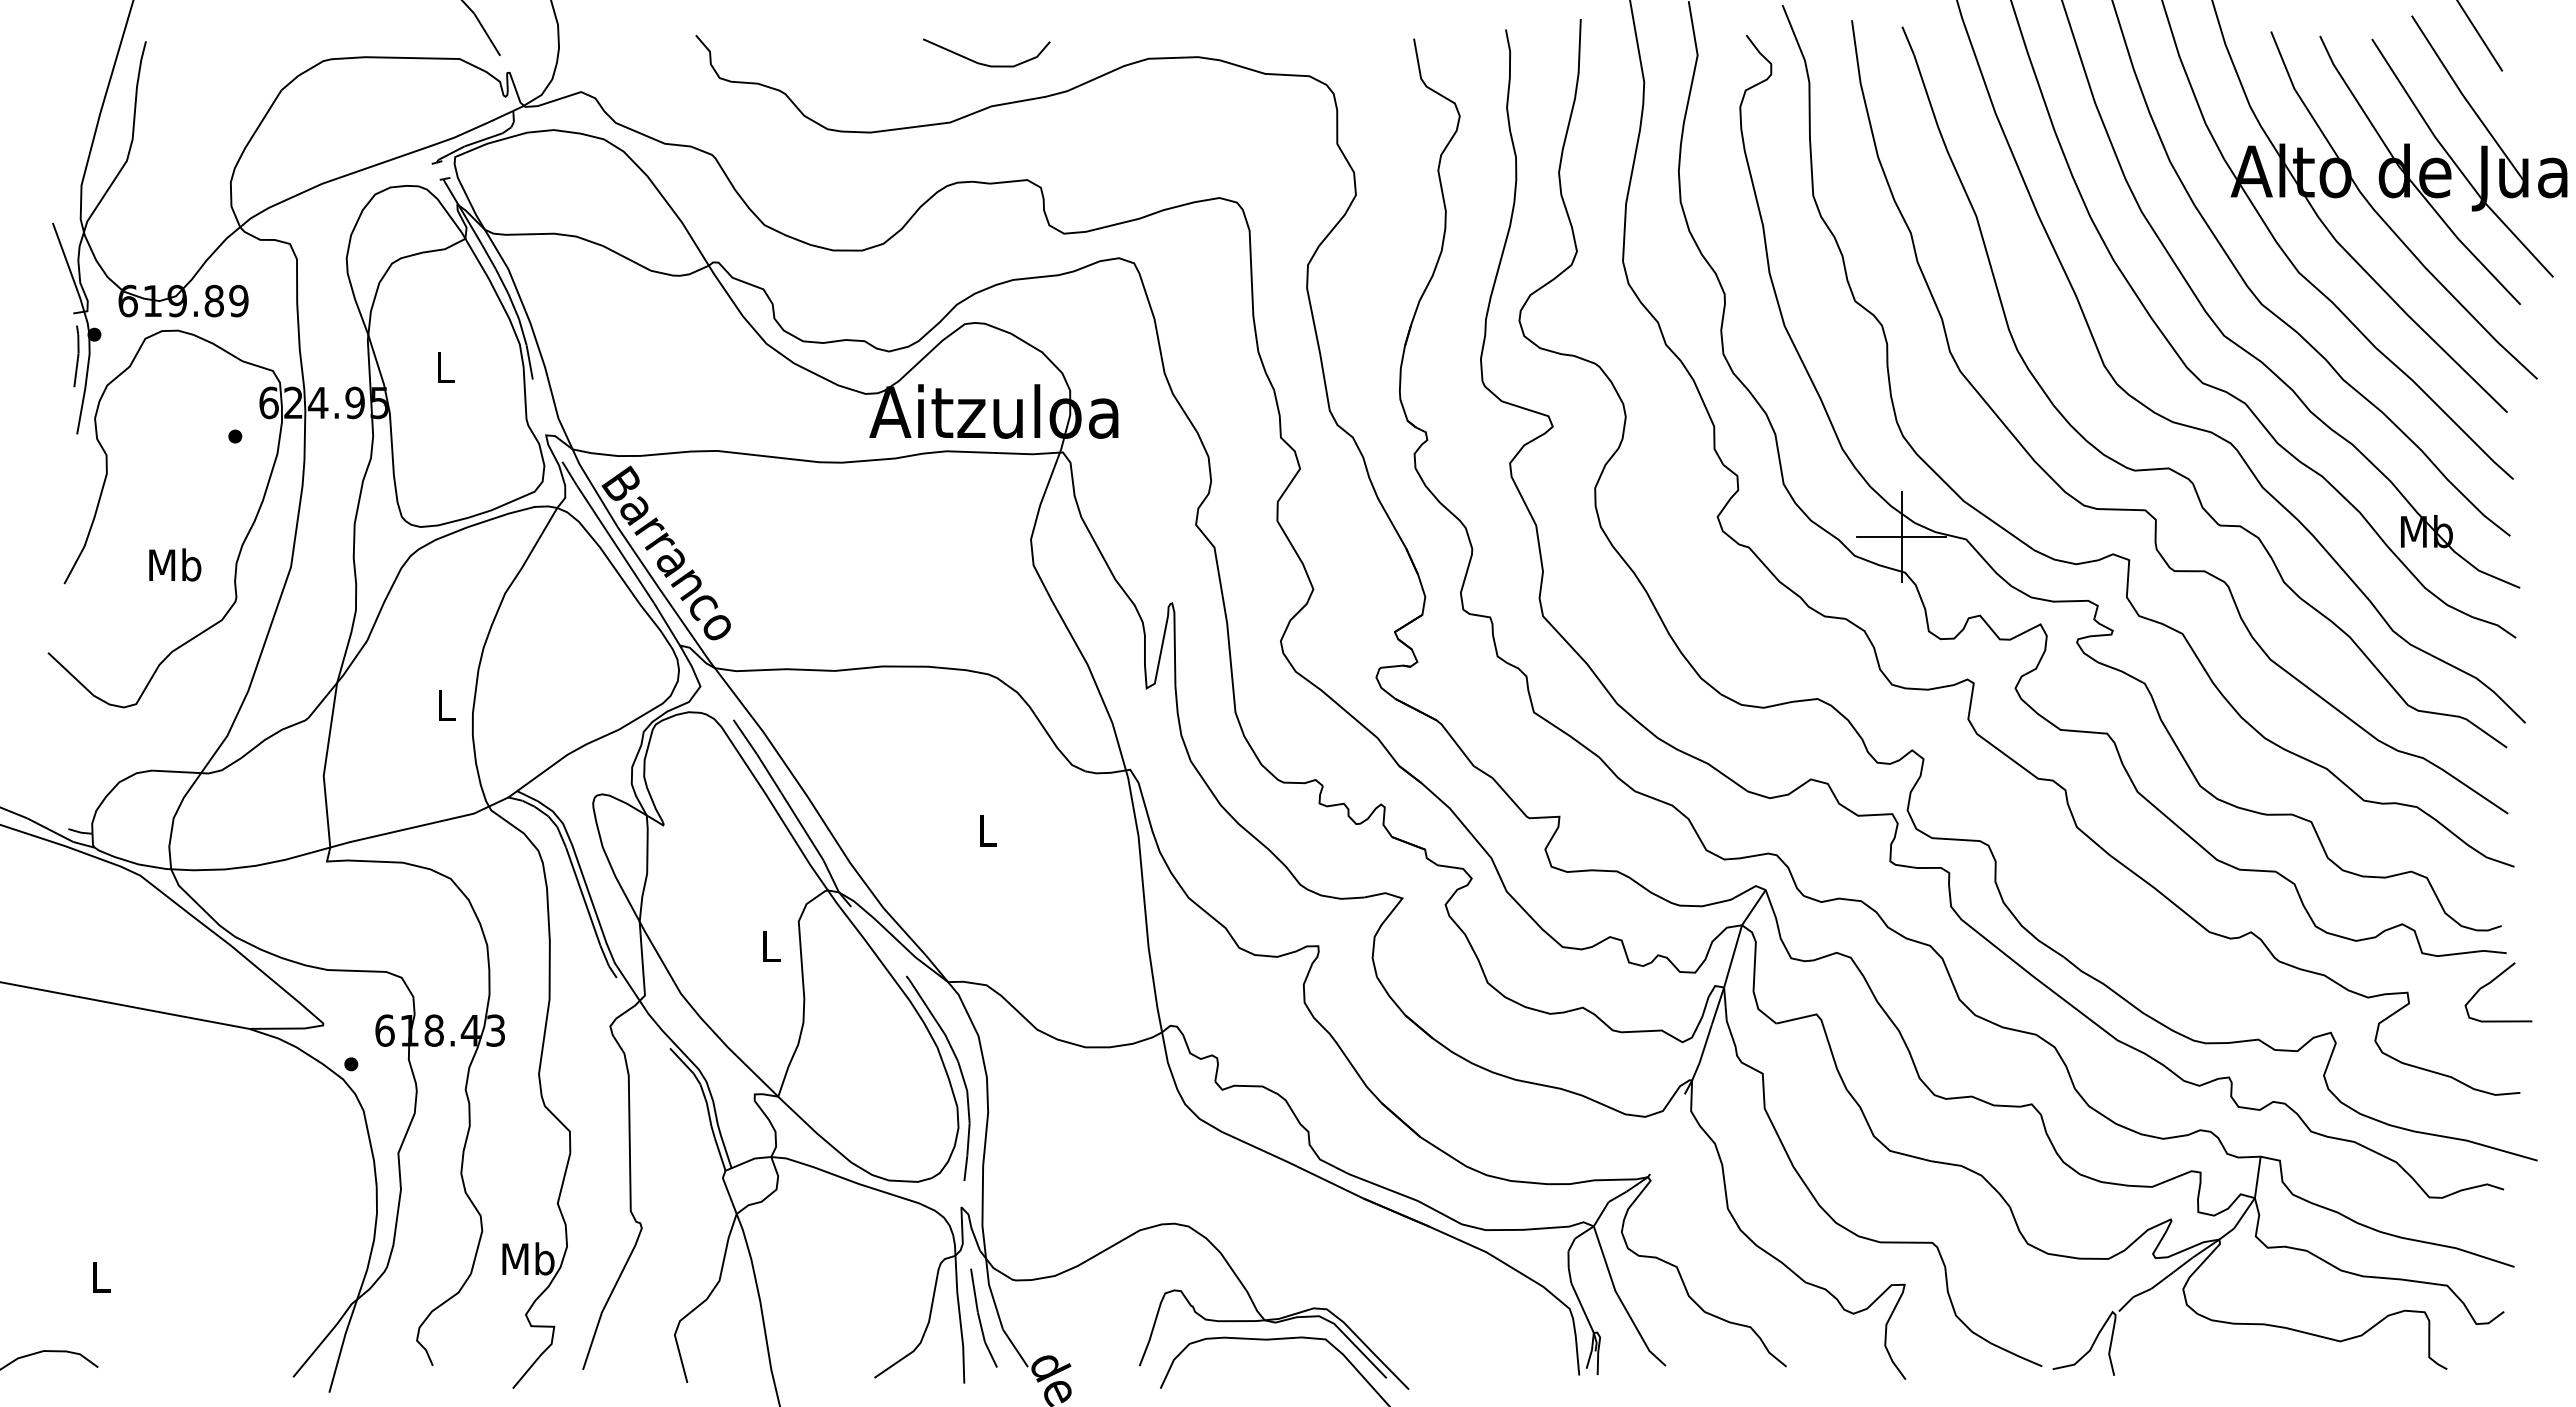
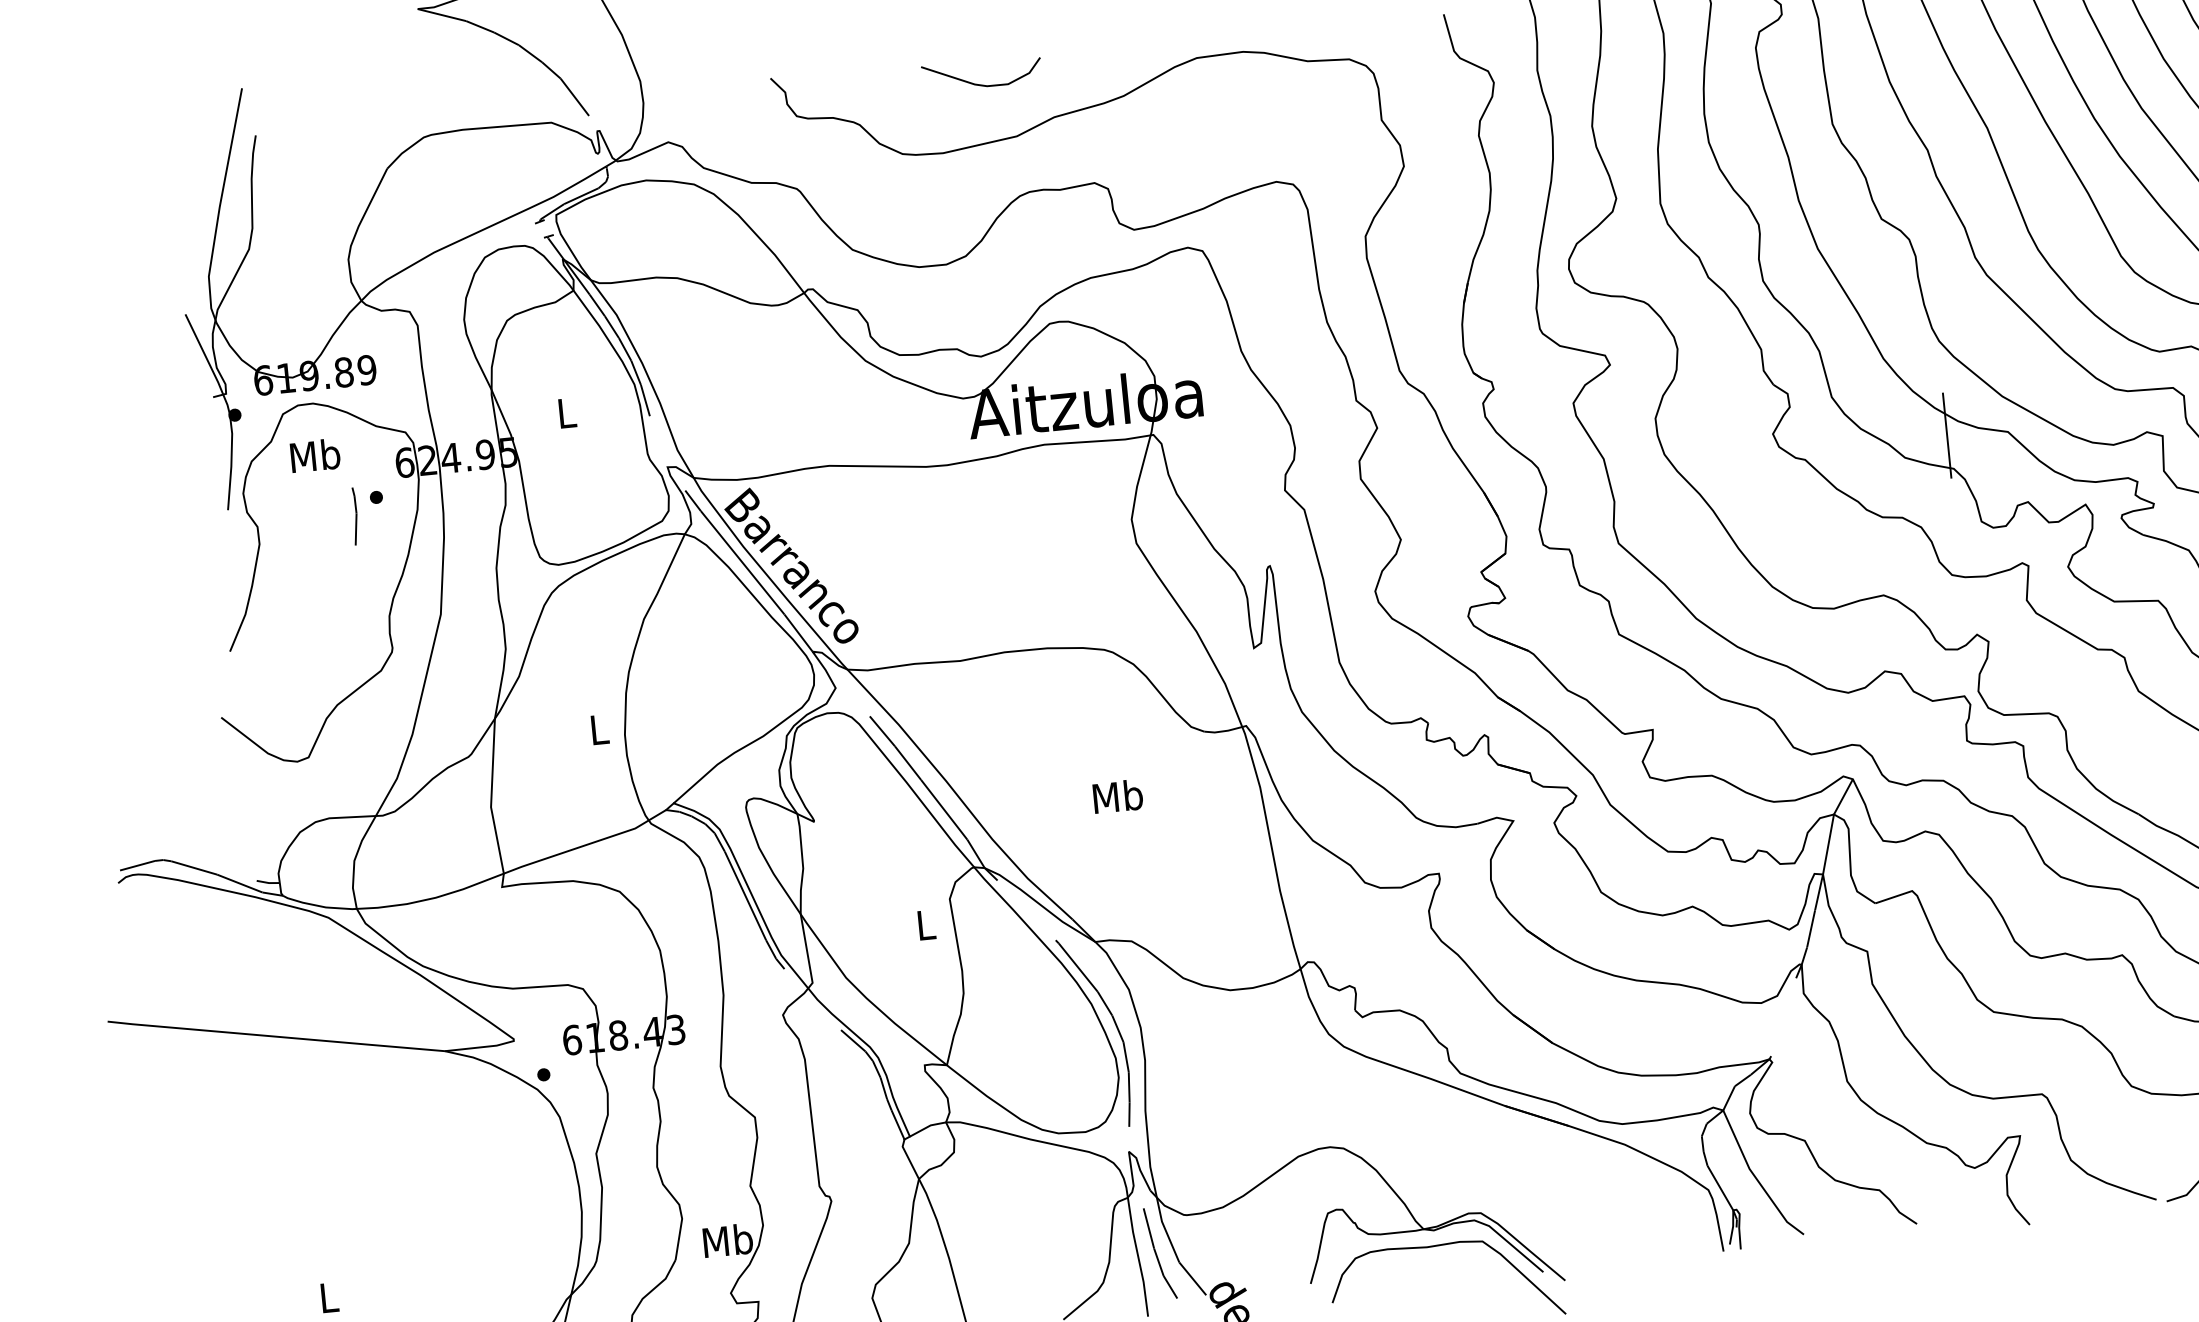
curve: (984, 63) -> (980, 84), moved
line: (77, 356) -> (355, 516), moved
line: (1901, 536) -> (1947, 435), removed
text: (175, 564) -> (315, 455), moved
text: (987, 830) -> (1118, 796), L -> Mb

